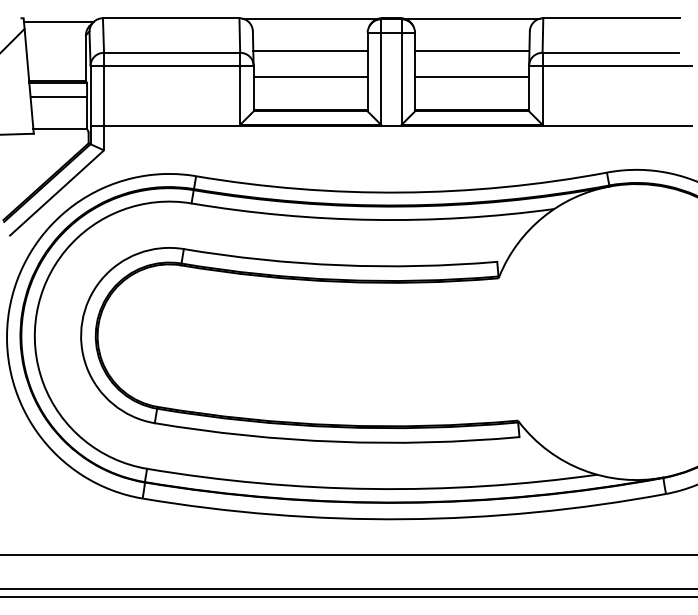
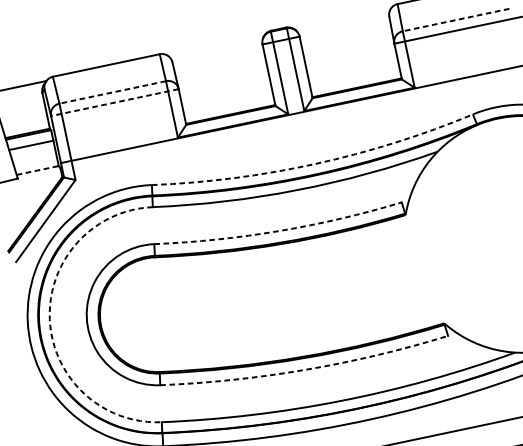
line: (310, 18) -> (215, 42), removed
line: (471, 18) -> (341, 16), removed
line: (310, 50) -> (220, 67), removed
line: (472, 50) -> (347, 41), removed
line: (171, 52) -> (112, 92), solid -> dashed
line: (610, 52) -> (455, 19), solid -> dashed
line: (172, 65) -> (115, 102), solid -> dashed
line: (310, 76) -> (224, 88), removed
line: (472, 76) -> (351, 61), removed
line: (60, 128) -> (37, 170), solid -> dashed
arc: (401, 192) -> (315, 163), solid -> dashed
arc: (340, 265) -> (279, 231), solid -> dashed
arc: (36, 313) -> (49, 318), solid -> dashed
arc: (336, 441) -> (305, 369), solid -> dashed

